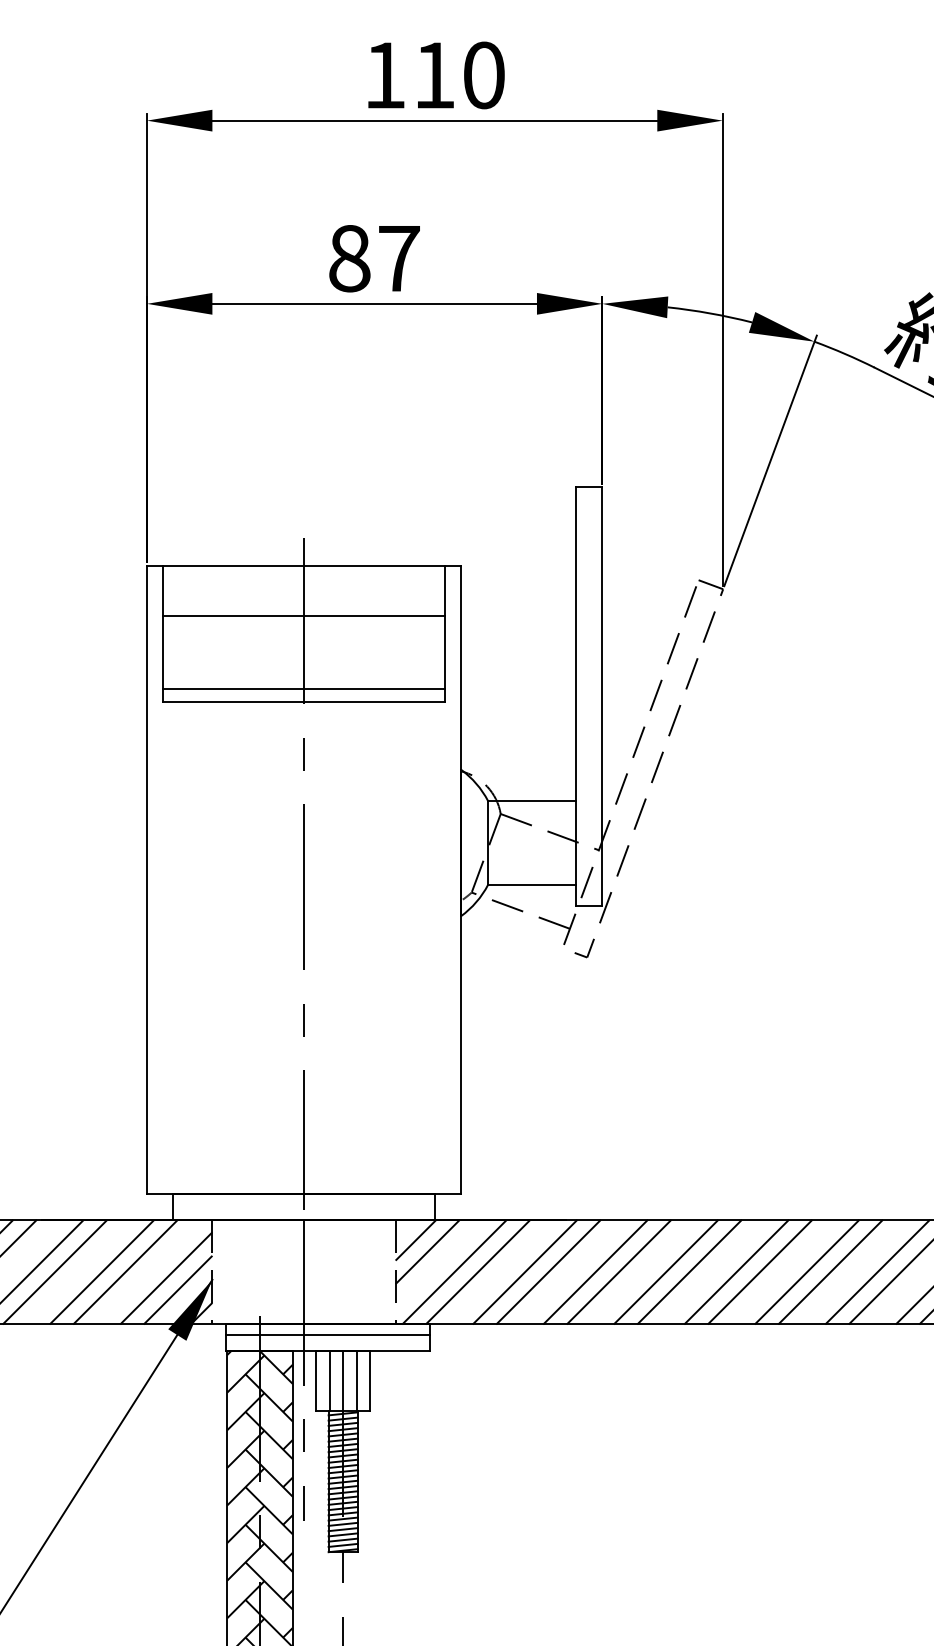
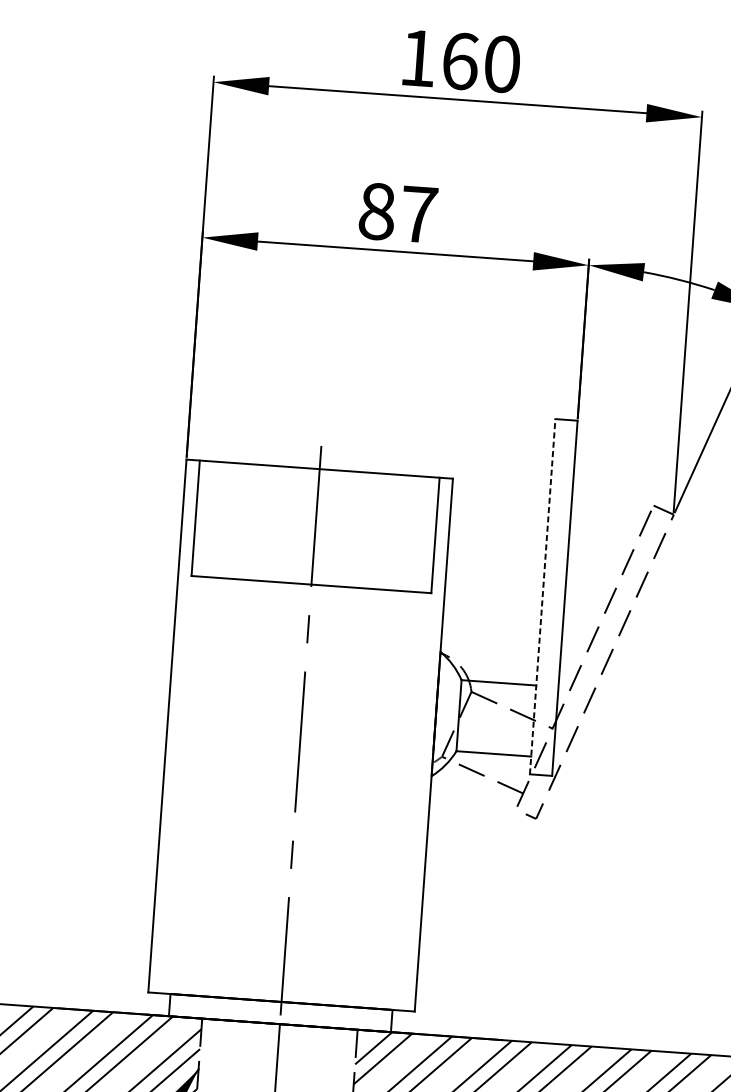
text: (435, 75) -> (461, 61), 110 -> 160
line: (303, 615) -> (316, 511), removed
line: (303, 688) -> (311, 573), removed
line: (576, 695) -> (542, 595), solid -> dashed

